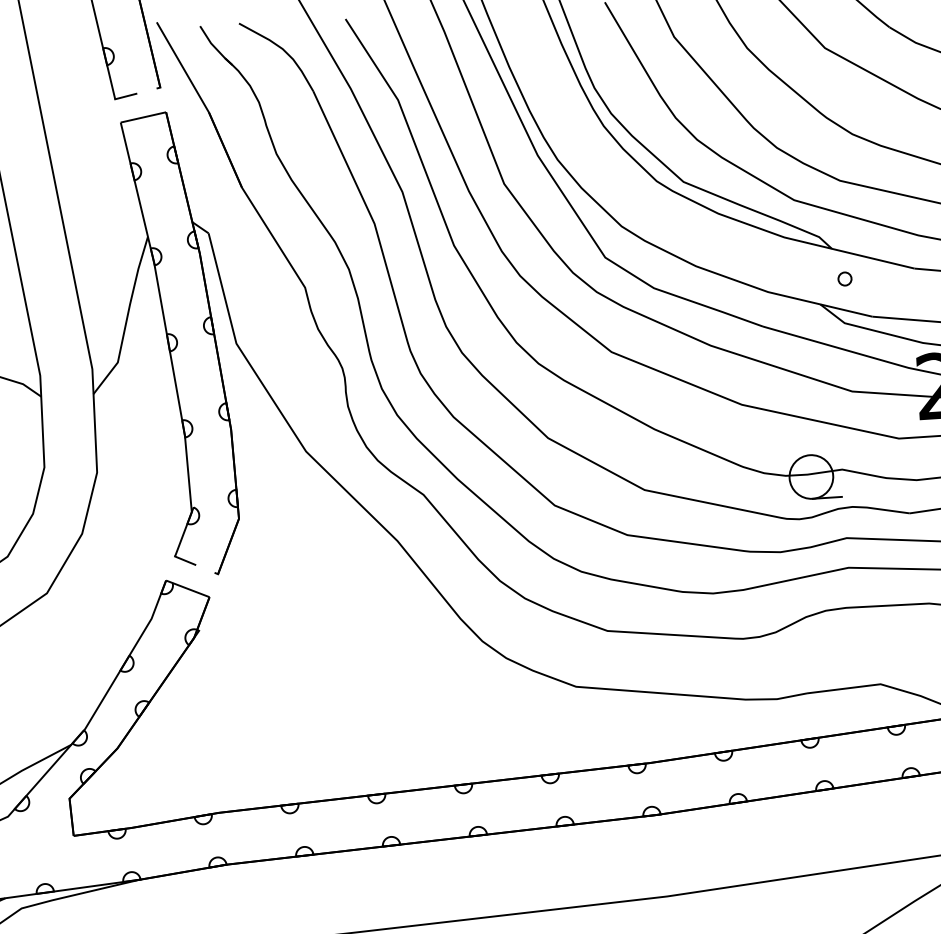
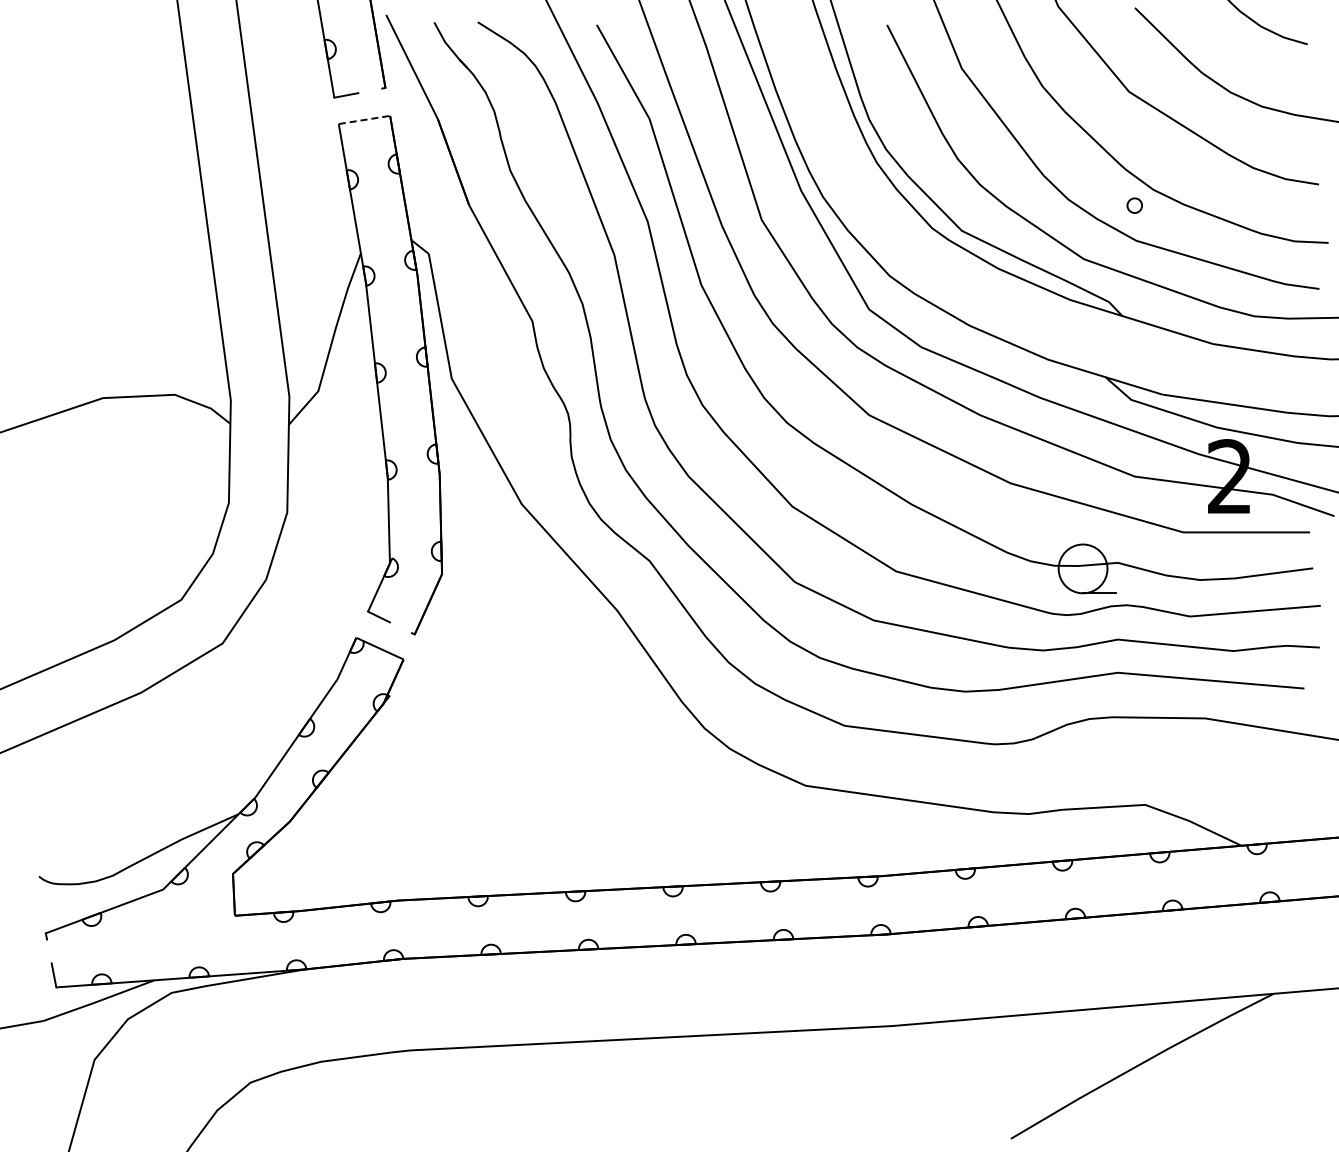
line: (143, 116) -> (364, 119), solid -> dashed
circle: (844, 278) -> (1134, 205), moved

